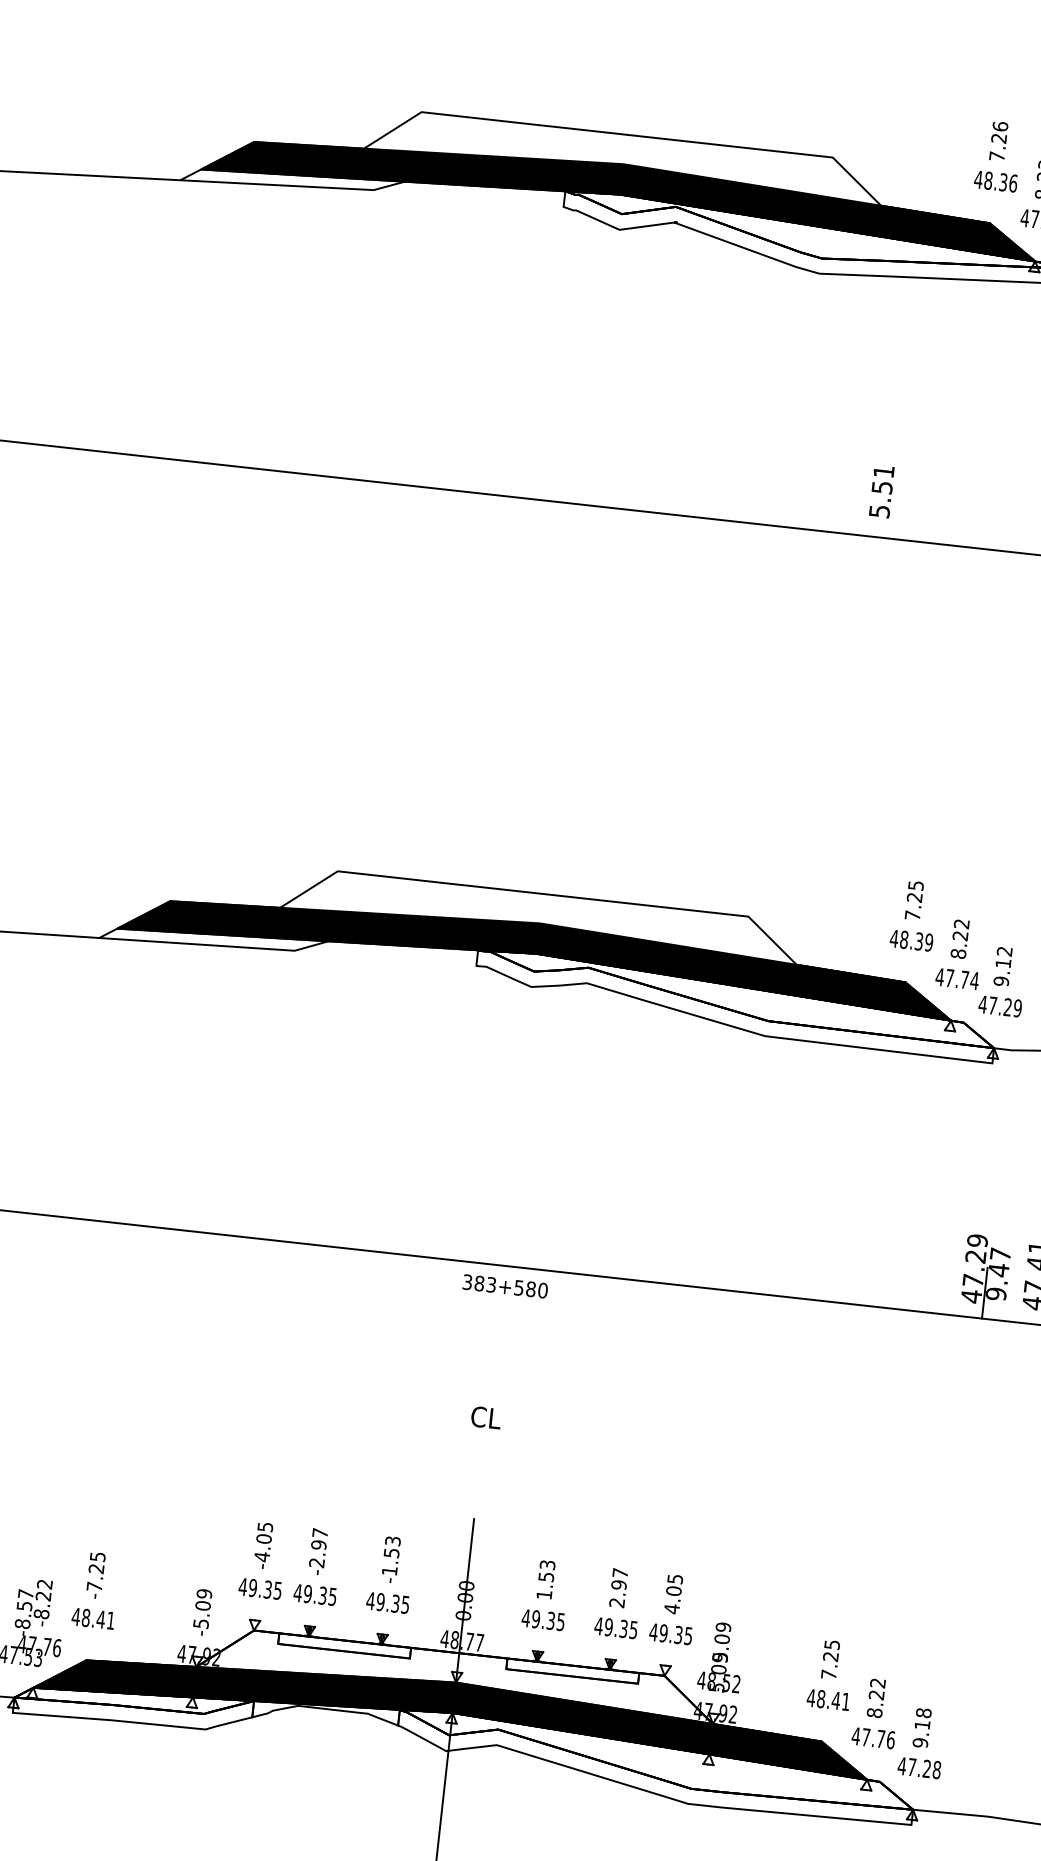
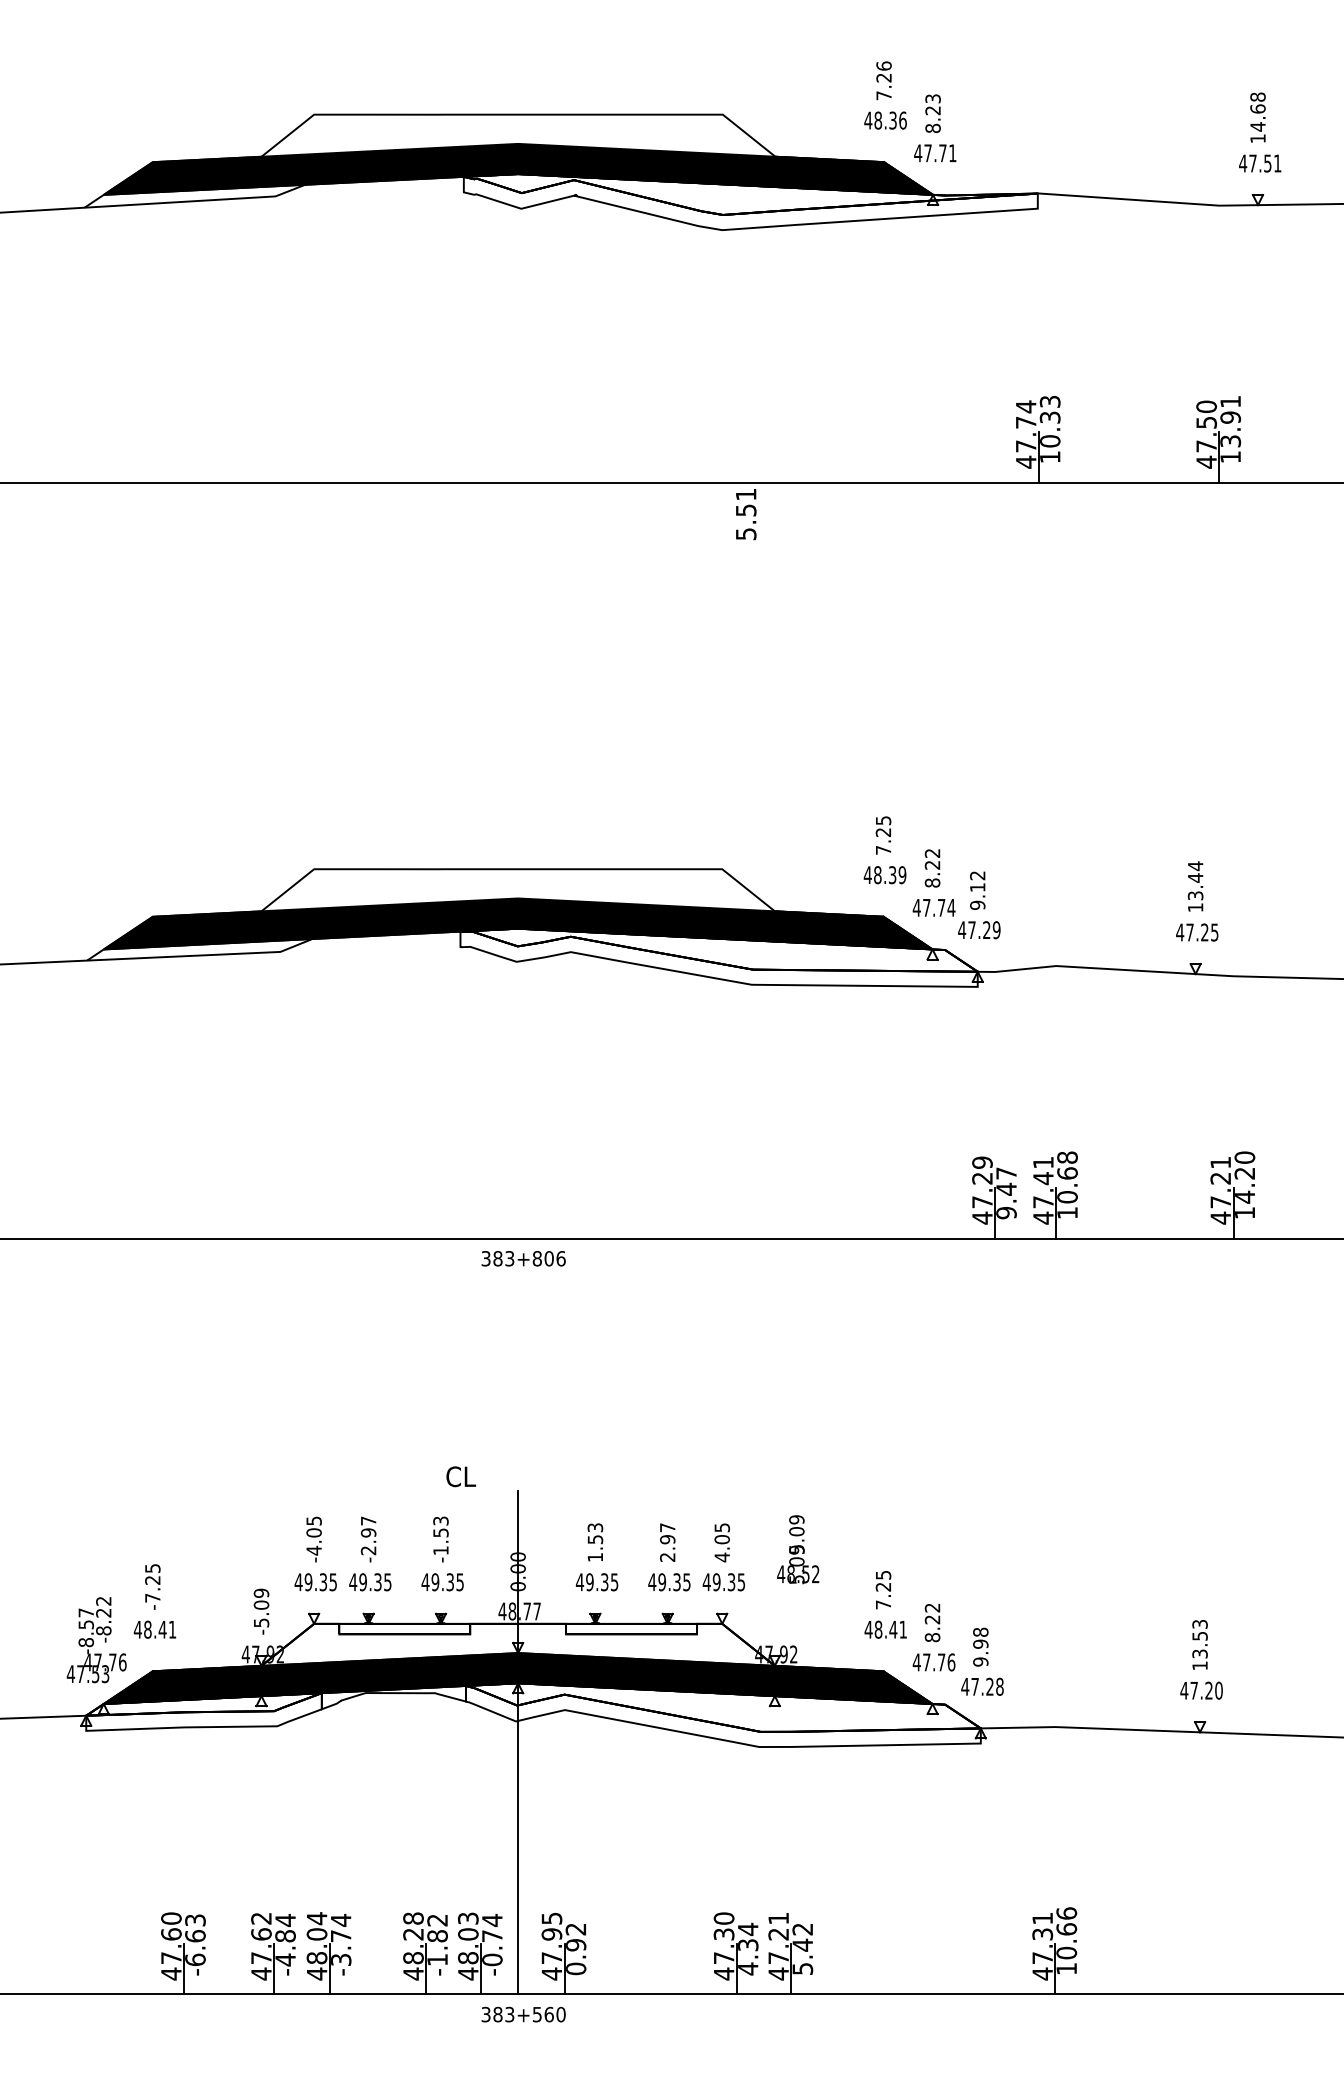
text: (882, 491) -> (746, 514), moved
text: (530, 1288) -> (548, 1258), 383+580 -> 383+806
text: (485, 1417) -> (460, 1476), moved
text: (721, 1657) -> (798, 1549), moved
text: (922, 1724) -> (980, 1643), 9.18 -> 9.98

